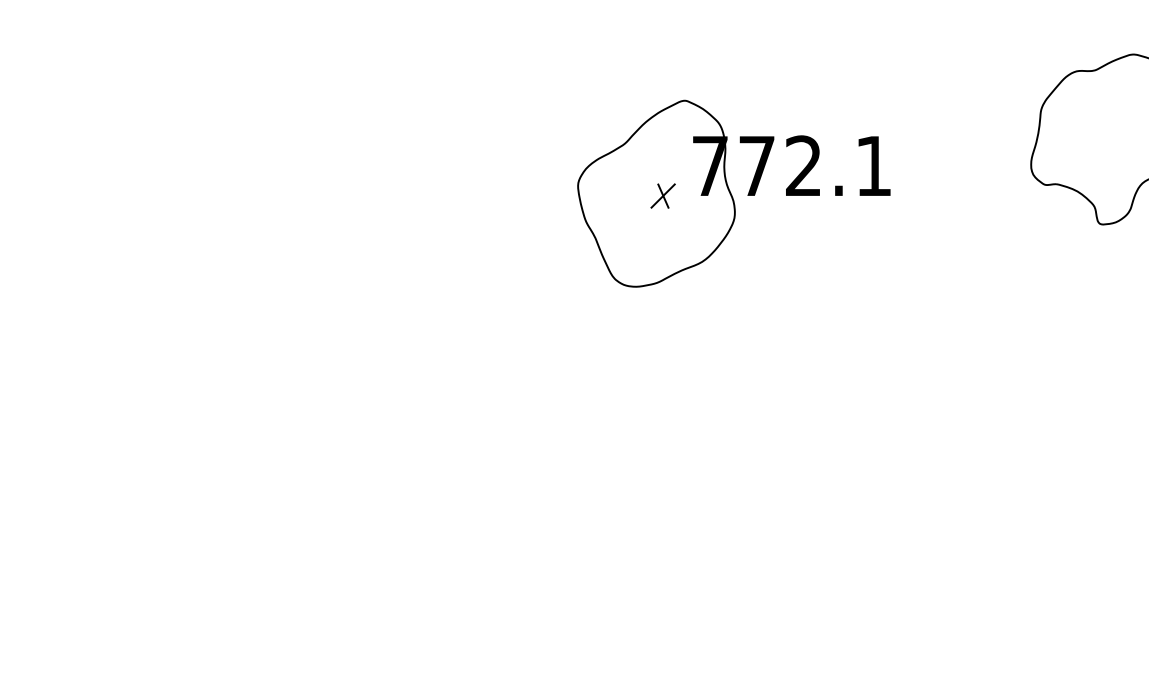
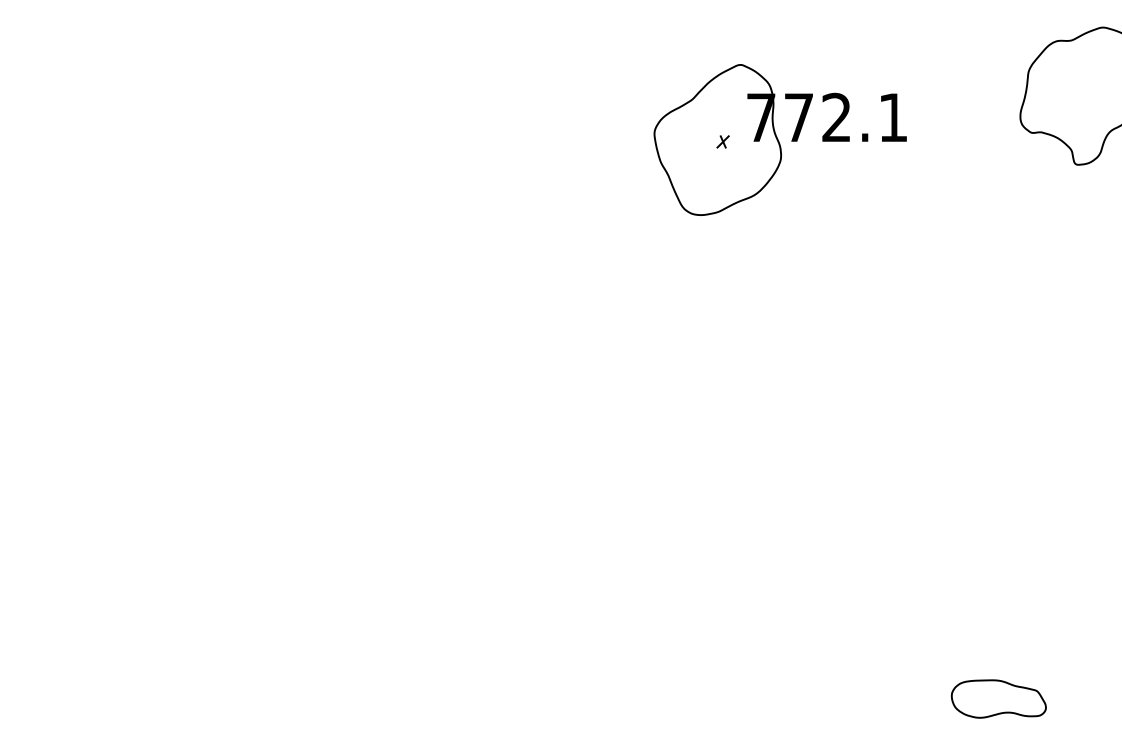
part: (662, 195) -> (722, 141), size x0.6

